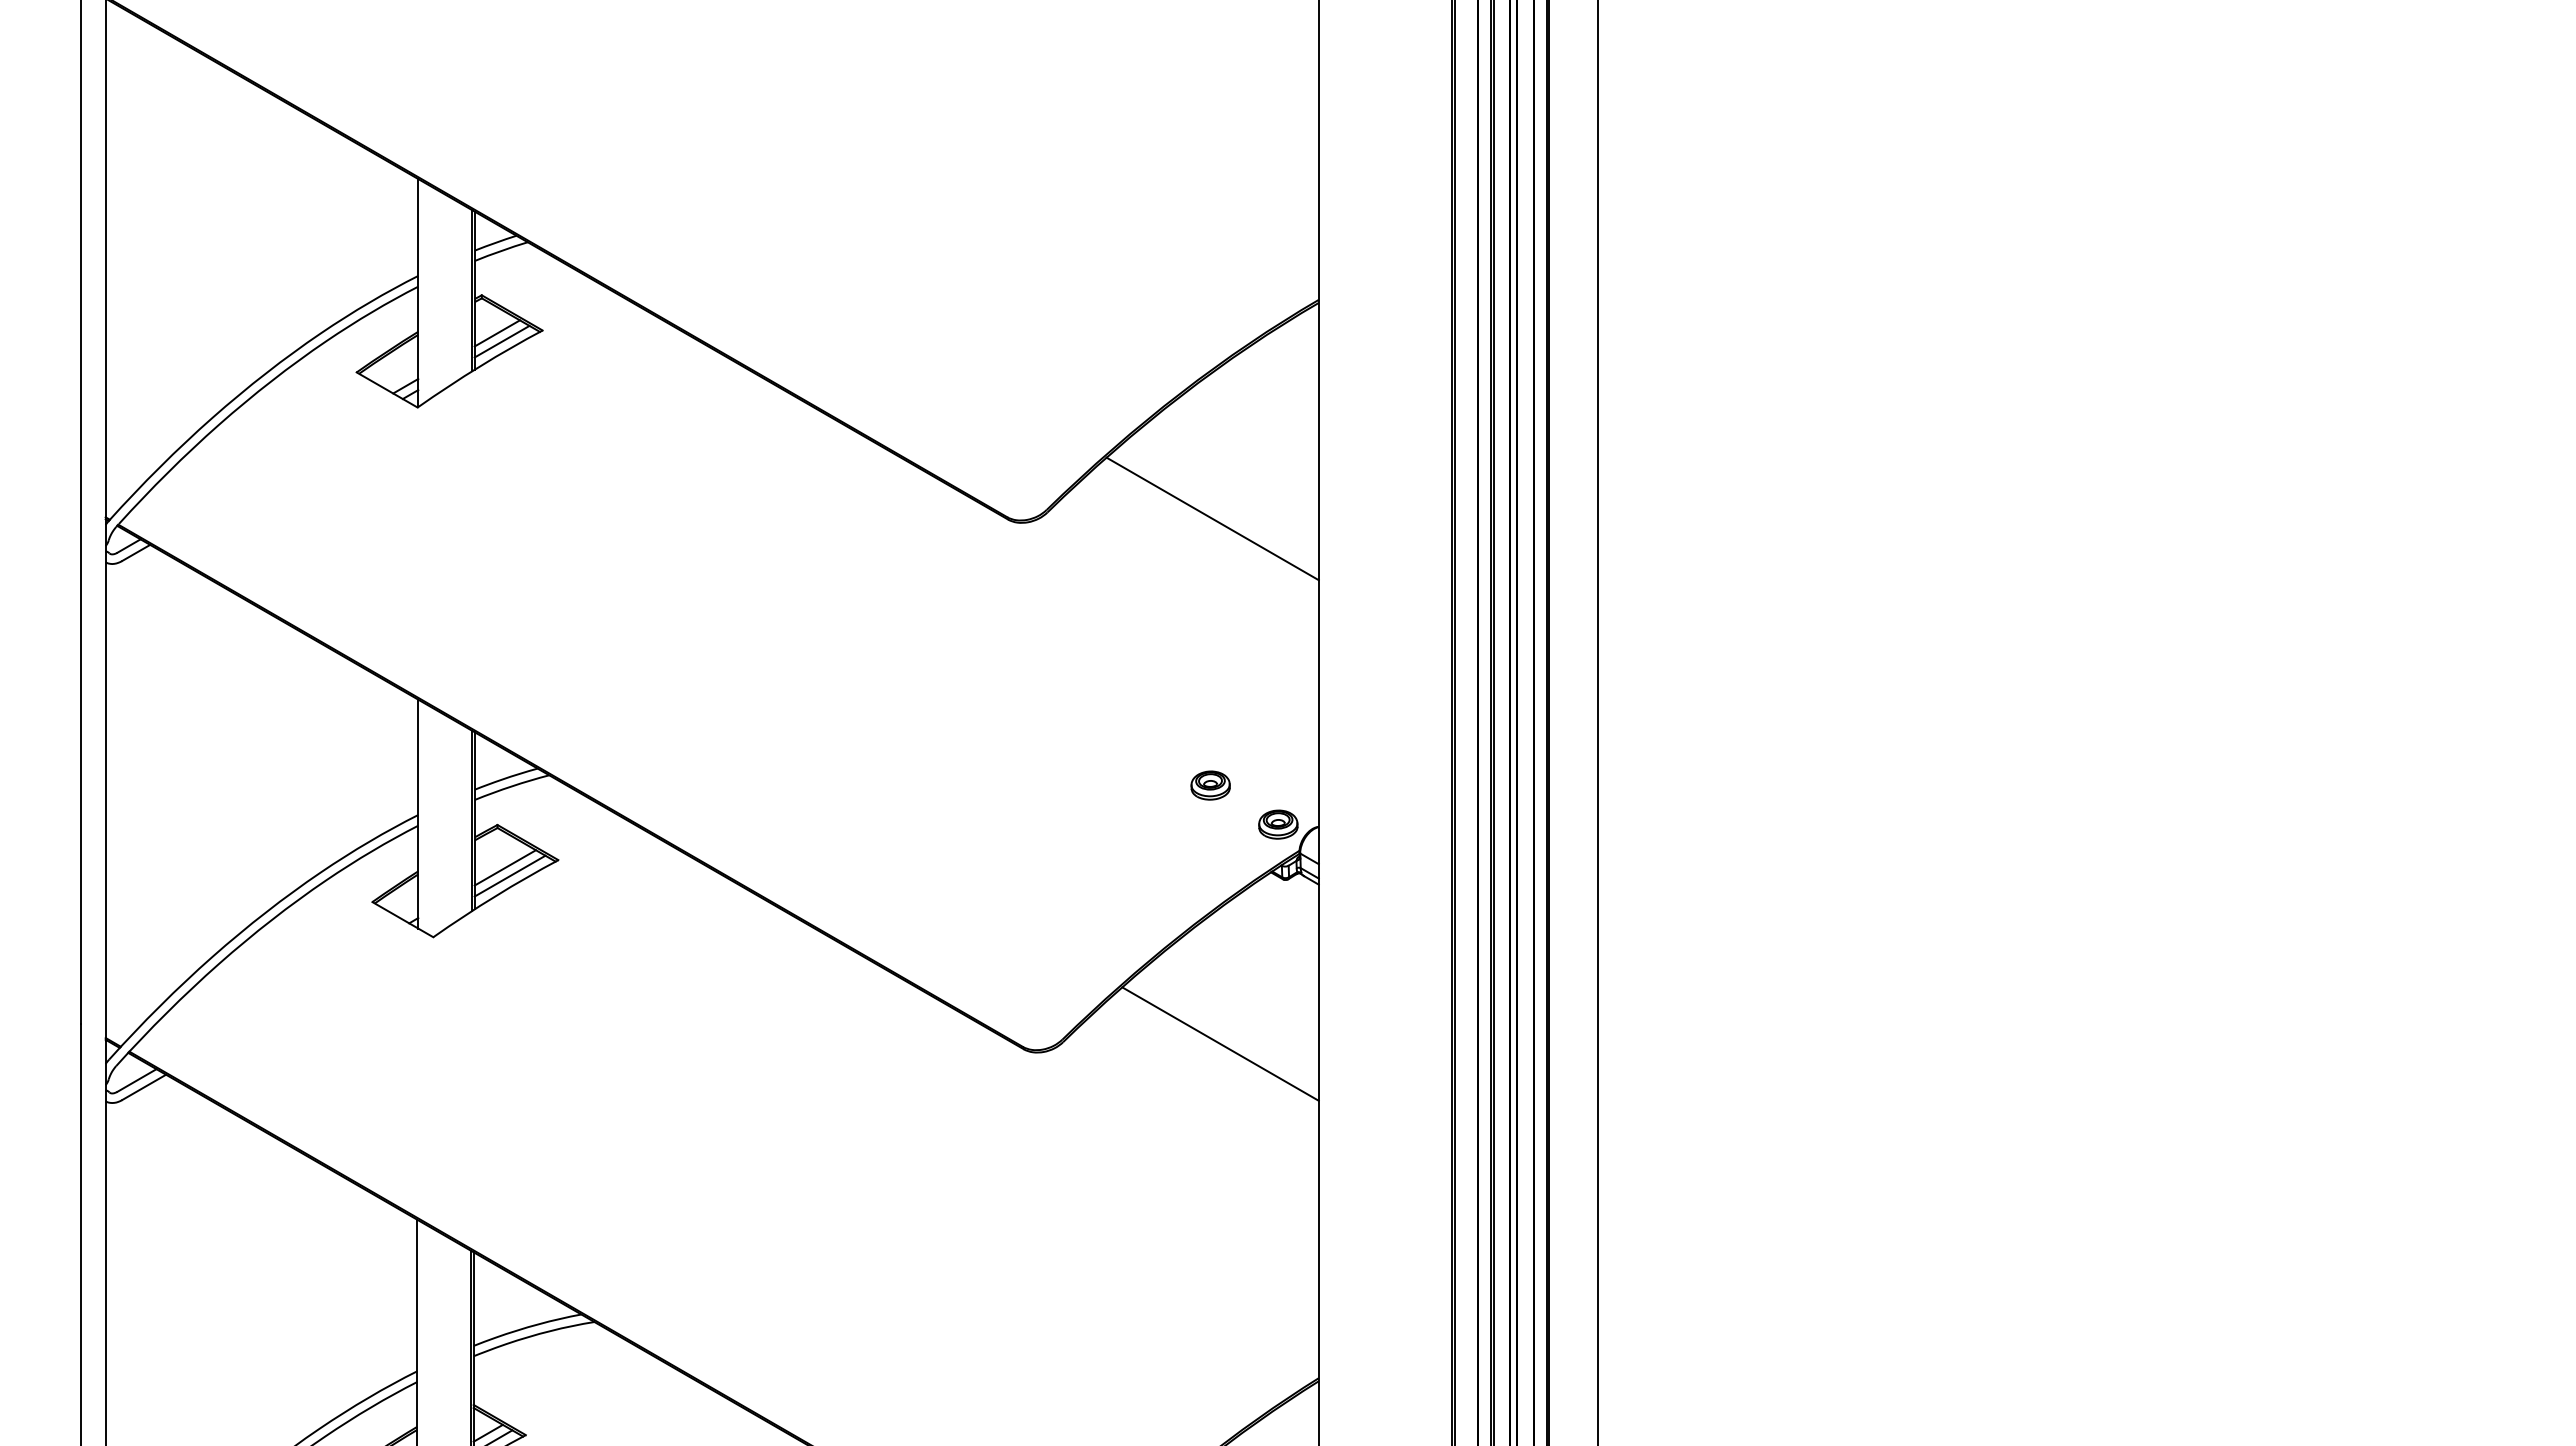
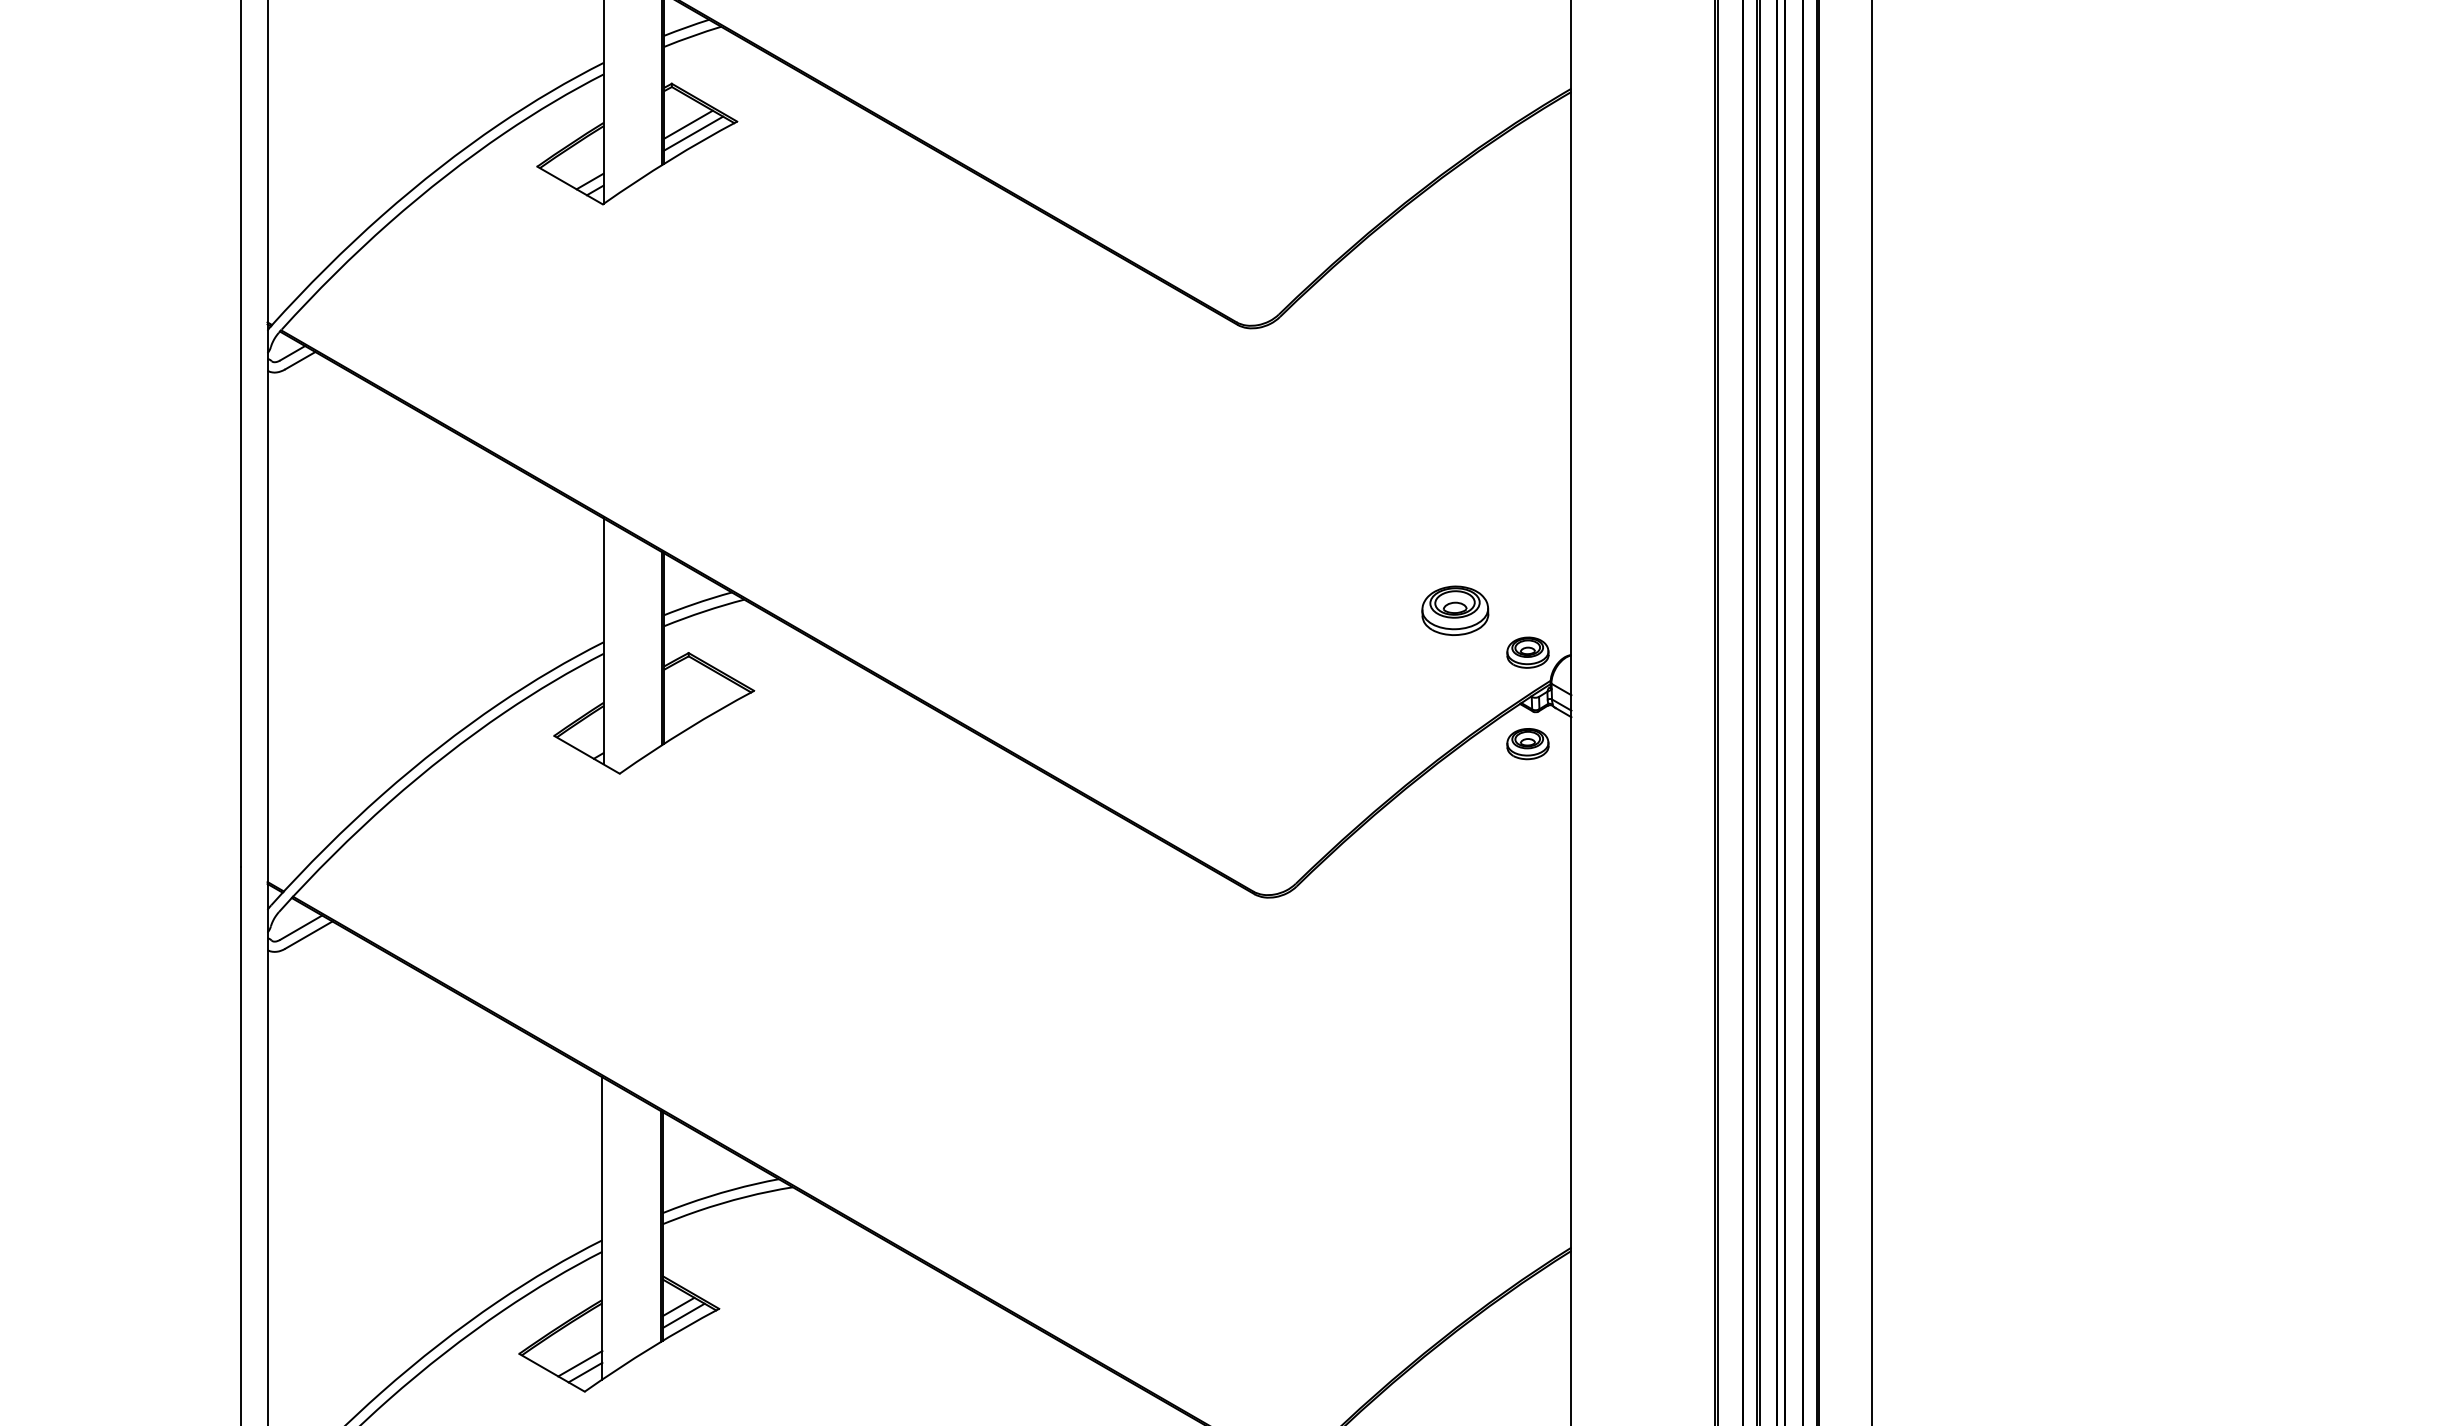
line: (1212, 518) -> (1457, 323), removed
part: (1210, 785) -> (1455, 610), size x1.6
line: (504, 867) -> (696, 698), removed
line: (509, 875) -> (701, 707), removed
part: (1278, 909) -> (1528, 743), added
line: (1220, 1043) -> (1465, 887), removed

